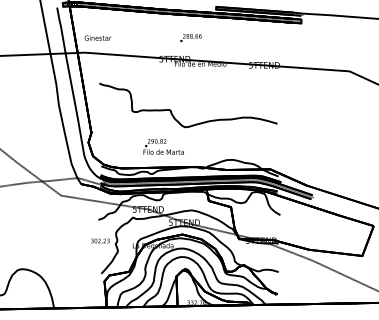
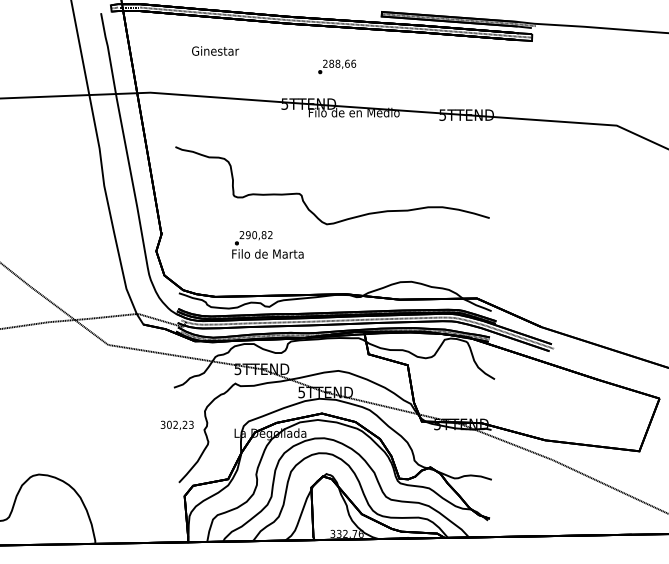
text: (97, 37) -> (214, 50), moved
text: (163, 146) -> (267, 244), moved

